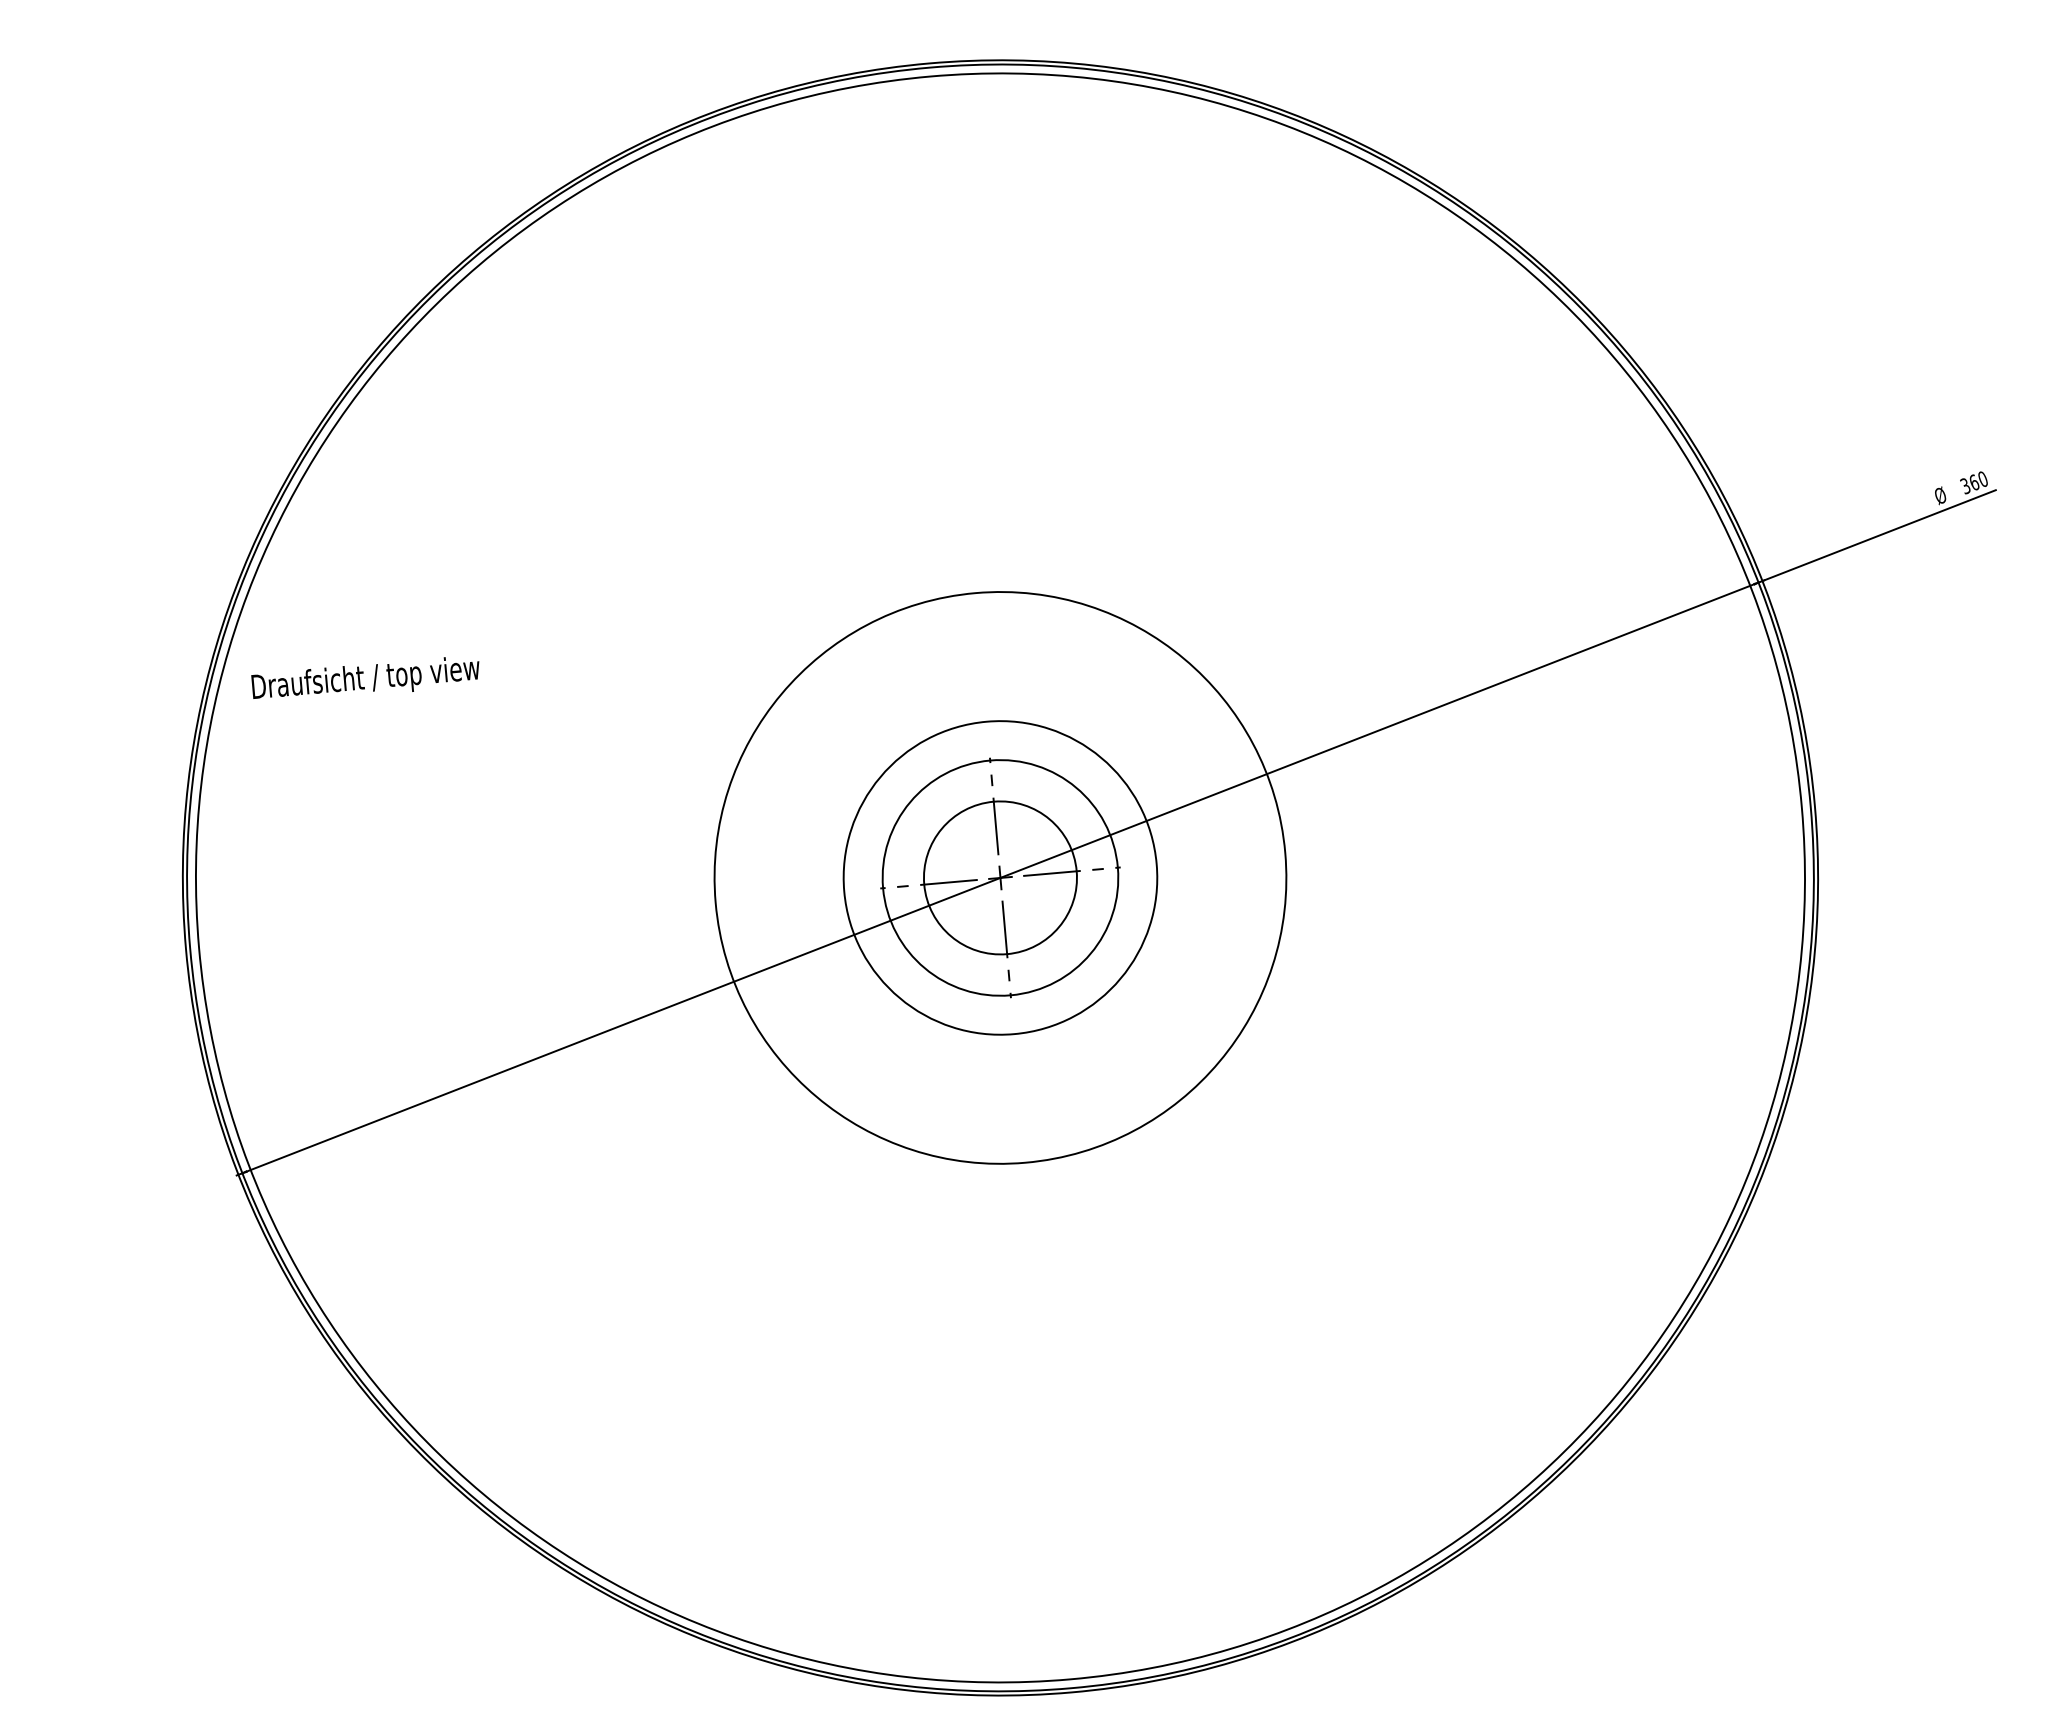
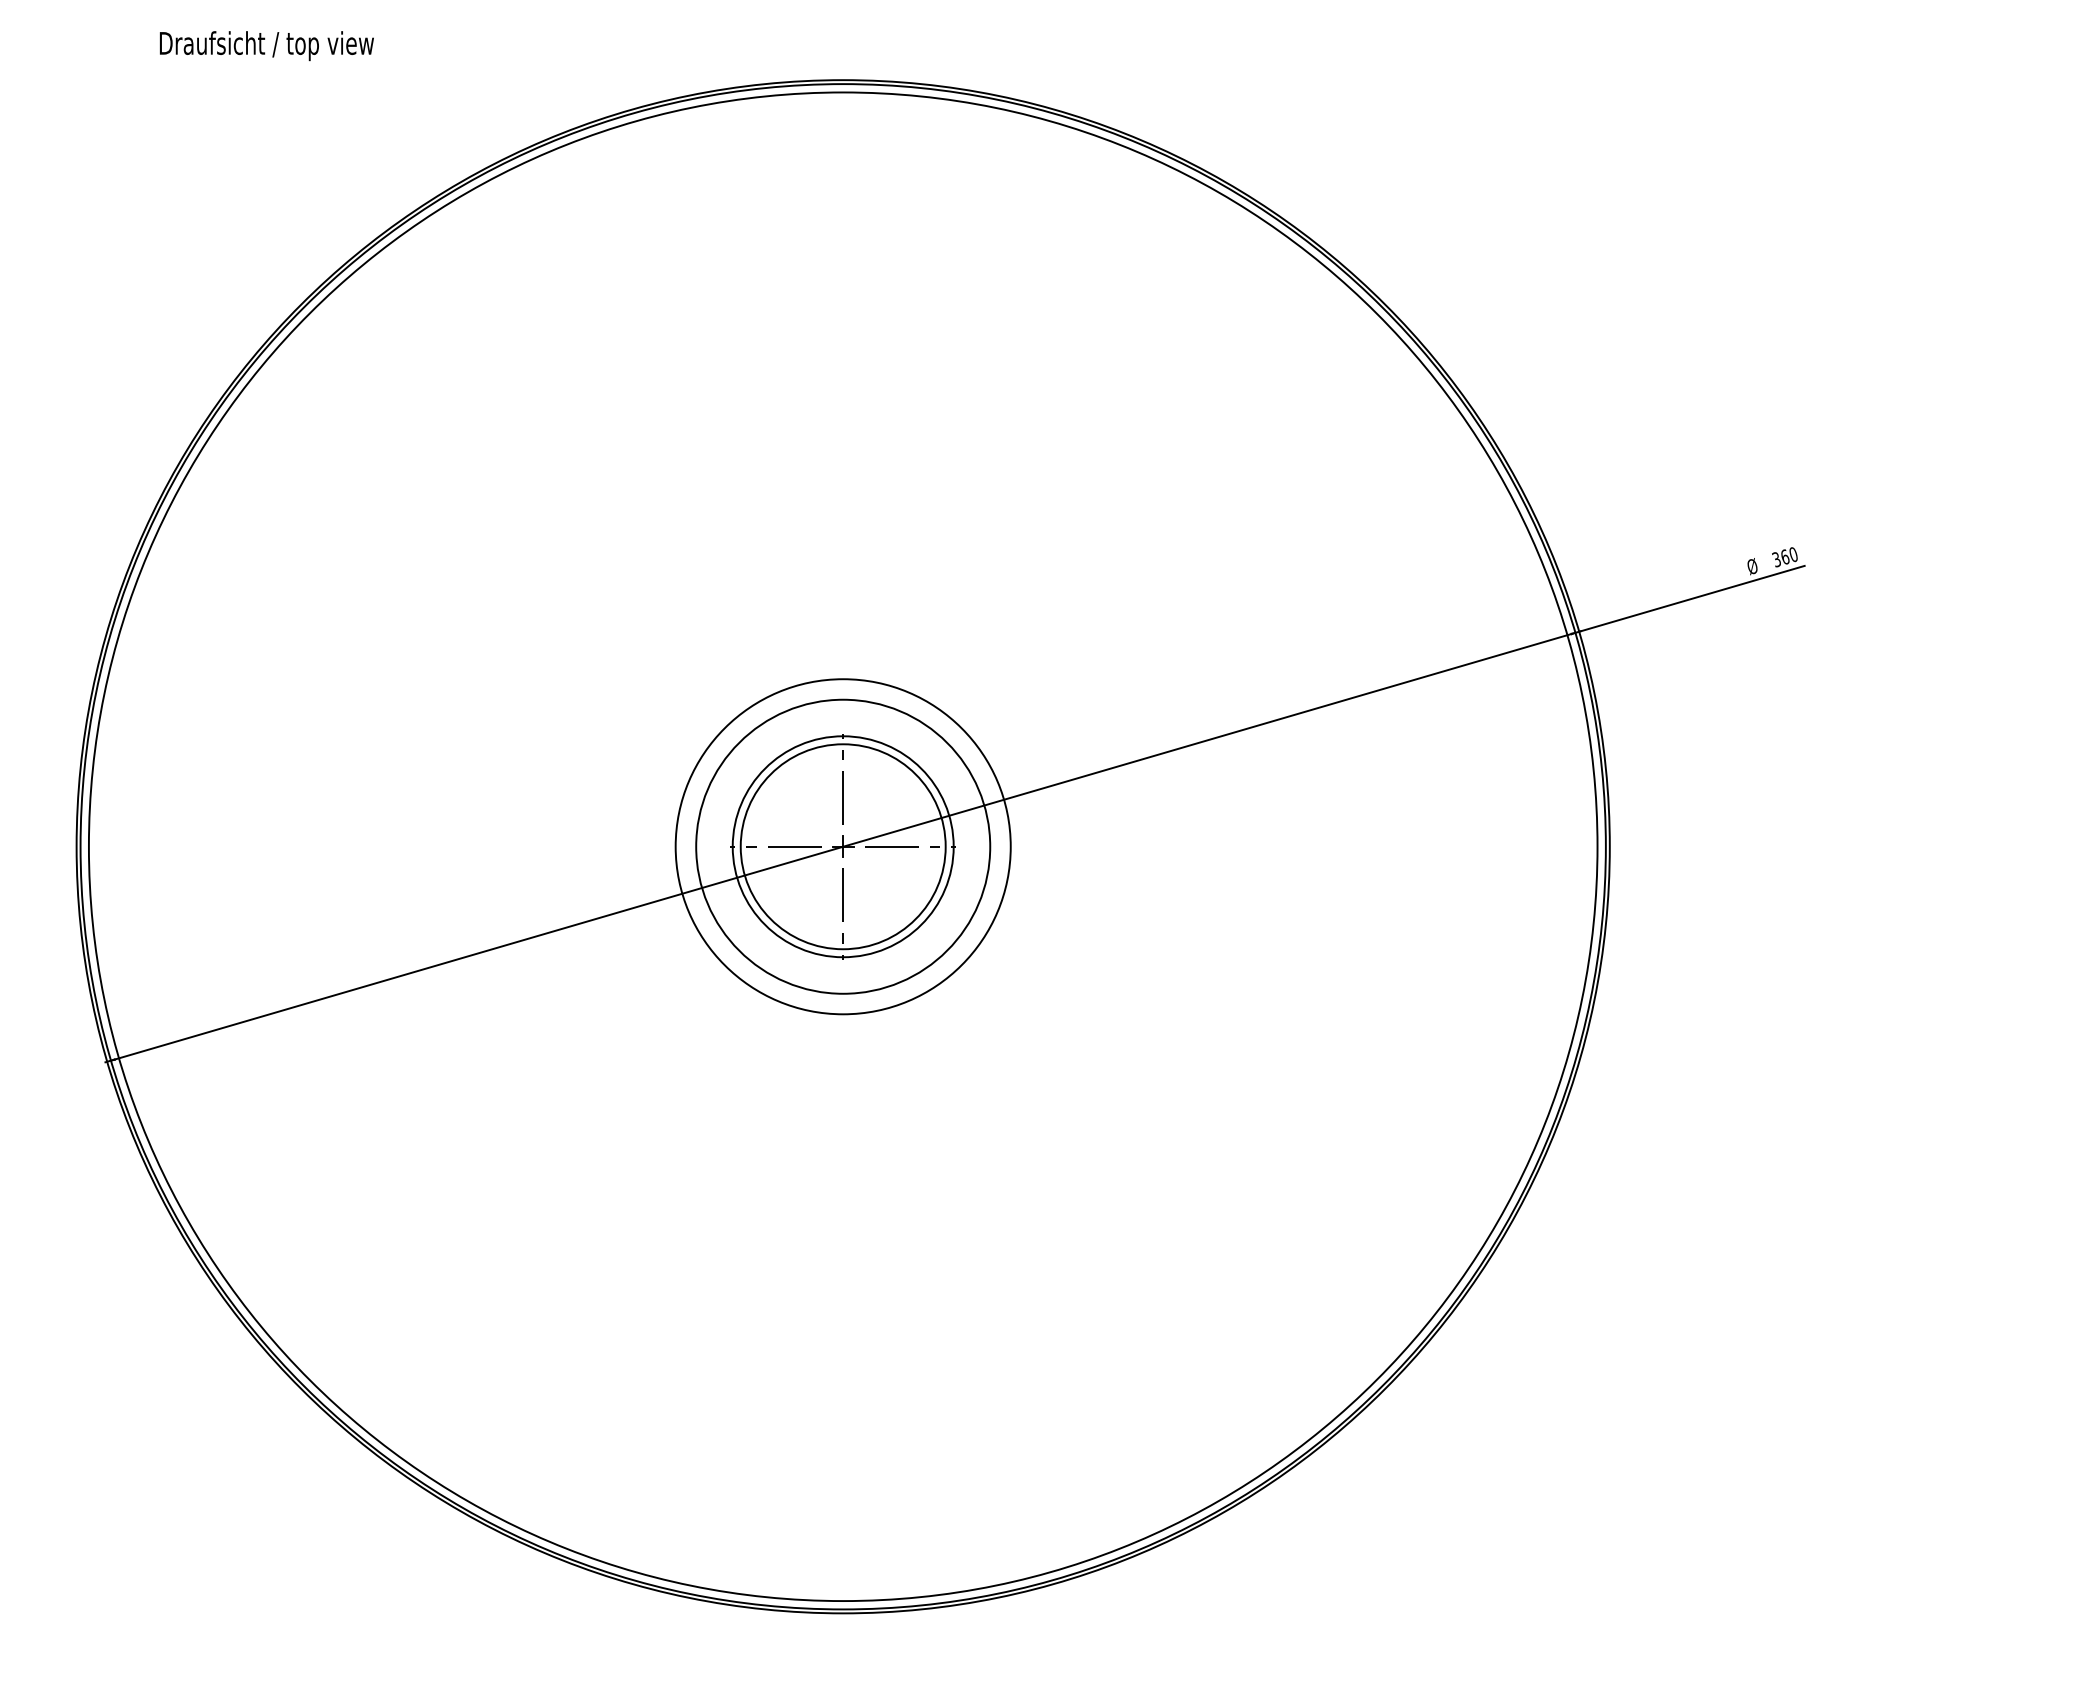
text: (365, 680) -> (266, 46), moved
circle: (999, 877) -> (842, 846), size x0.62
circle: (999, 877) -> (842, 846), size x1.43

